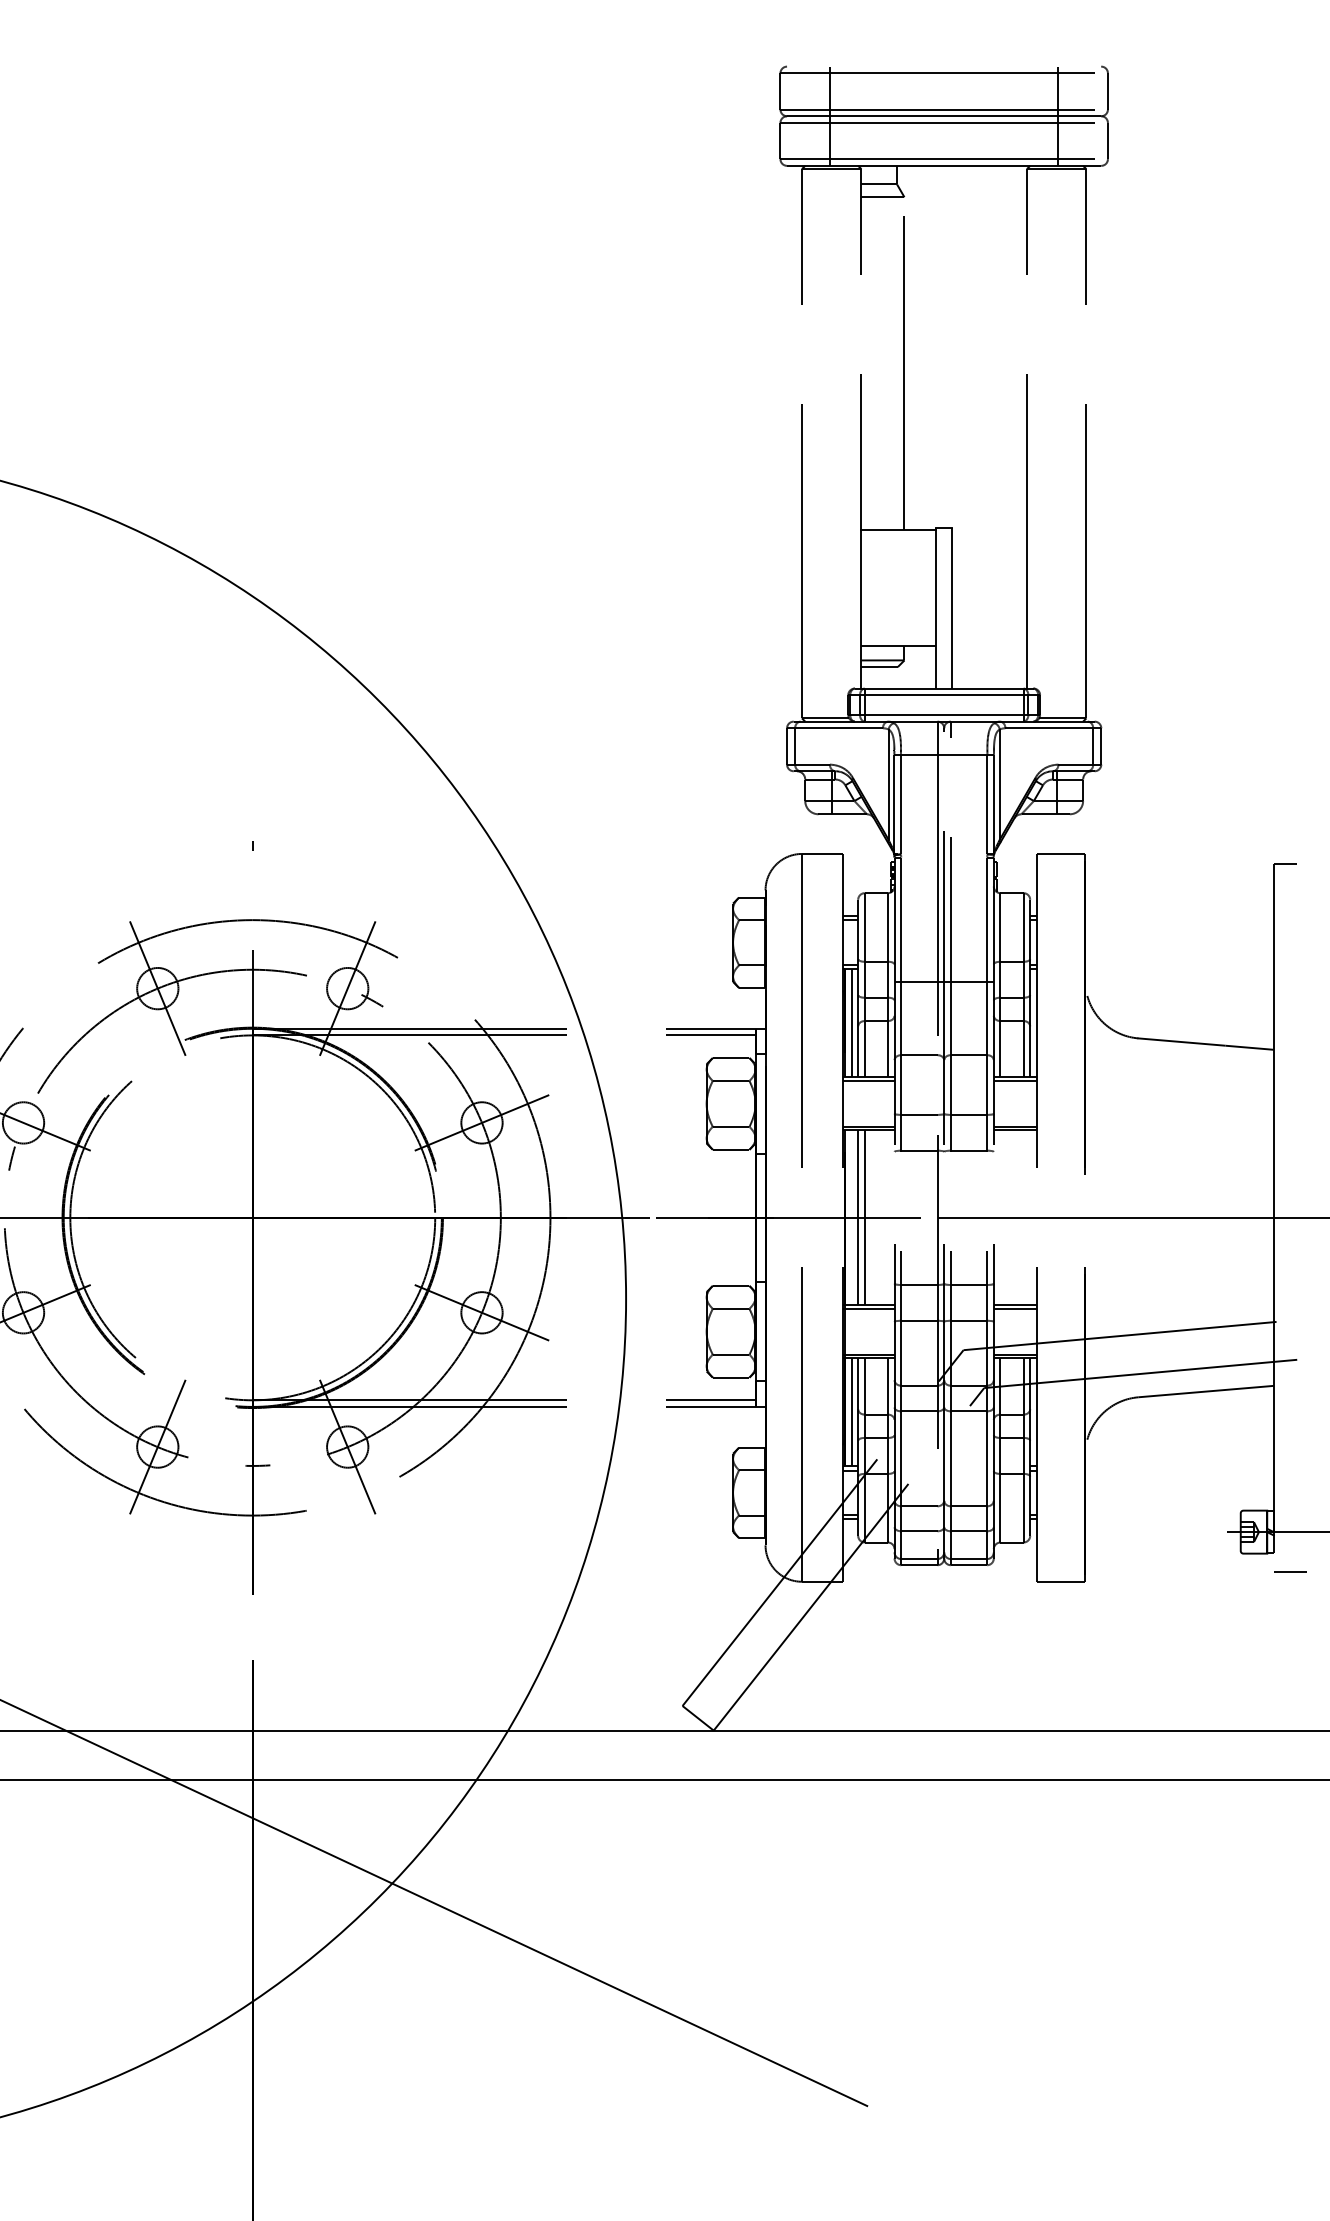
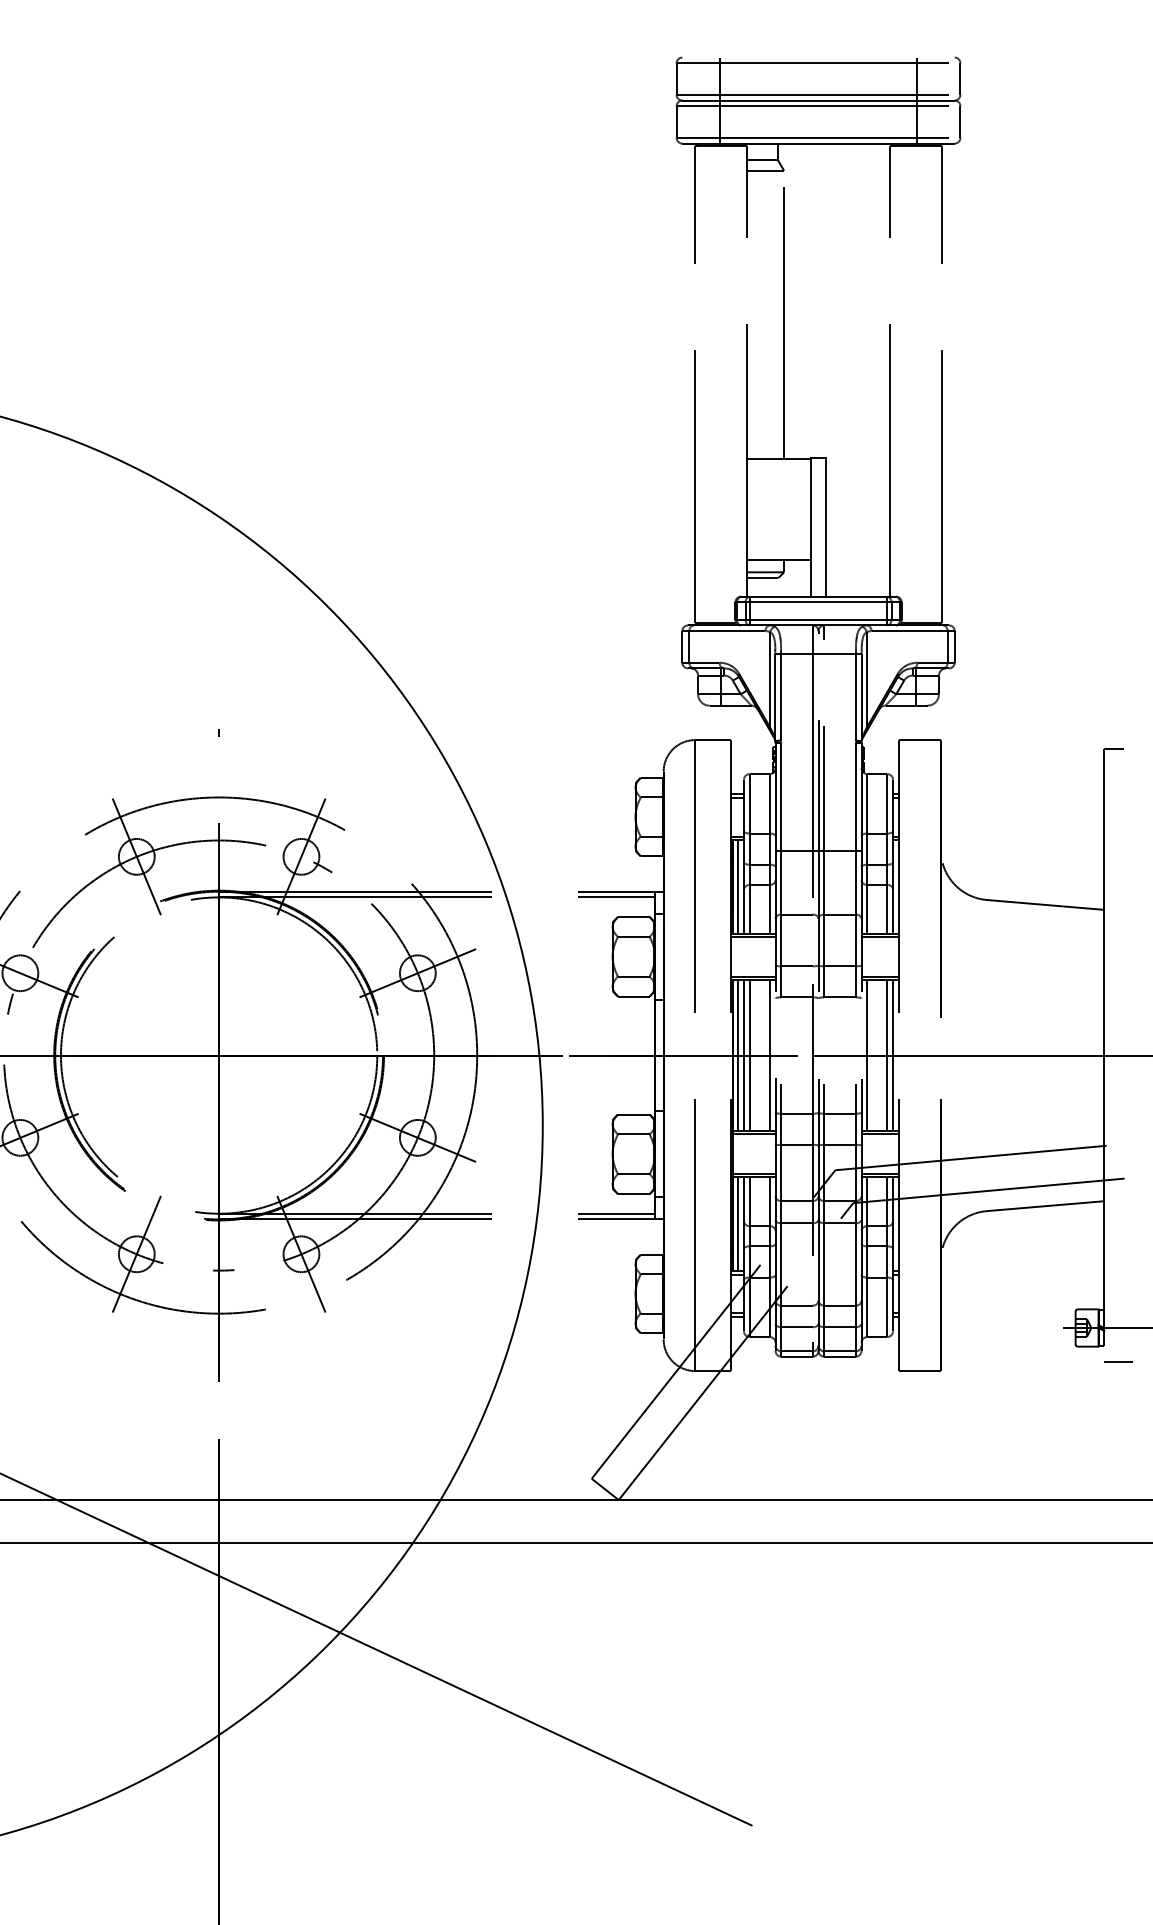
line: (851, 1217) -> (738, 1055), added
line: (887, 1217) -> (769, 1055), added
line: (1000, 1217) -> (867, 1055), added
line: (1023, 1217) -> (887, 1055), added
line: (1030, 1217) -> (893, 1055), added

